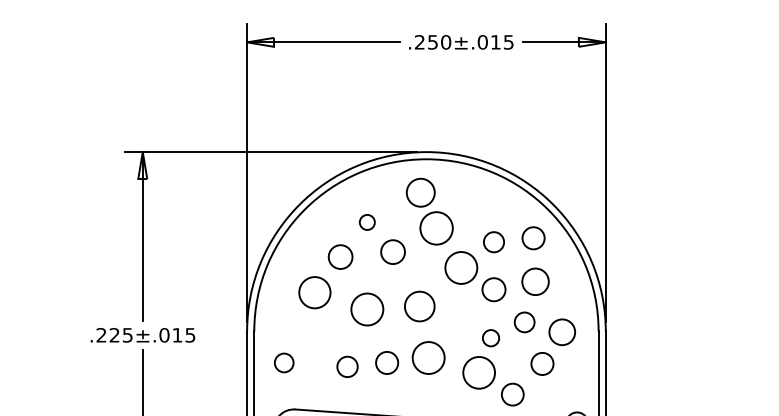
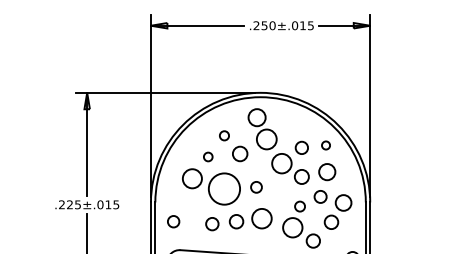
circle: (532, 238) -> (325, 145), size x0.6
circle: (341, 256) -> (208, 156), size x0.6
circle: (419, 306) -> (256, 187), size x0.6
circle: (367, 308) -> (224, 188), size x1.6

